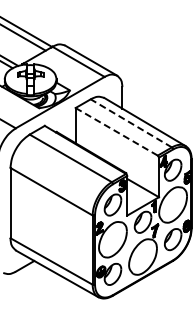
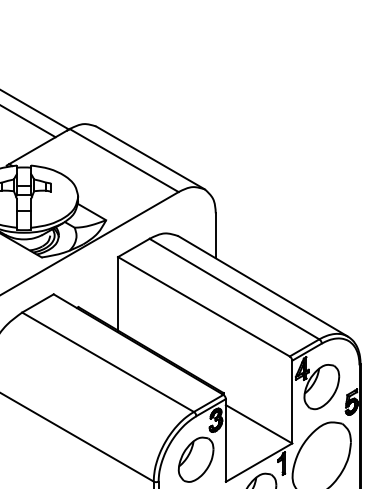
line: (130, 123) -> (232, 289), dashed -> solid
line: (116, 131) -> (203, 306), dashed -> solid

